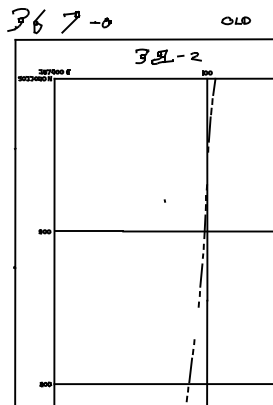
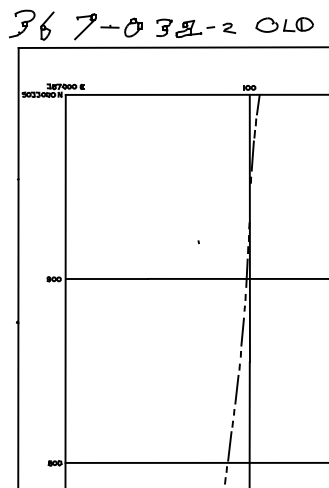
part: (236, 20) -> (284, 24), size x1.67
part: (100, 22) -> (121, 27), size x1.67
part: (168, 56) -> (196, 27), moved
line: (196, 323) -> (236, 389), added

